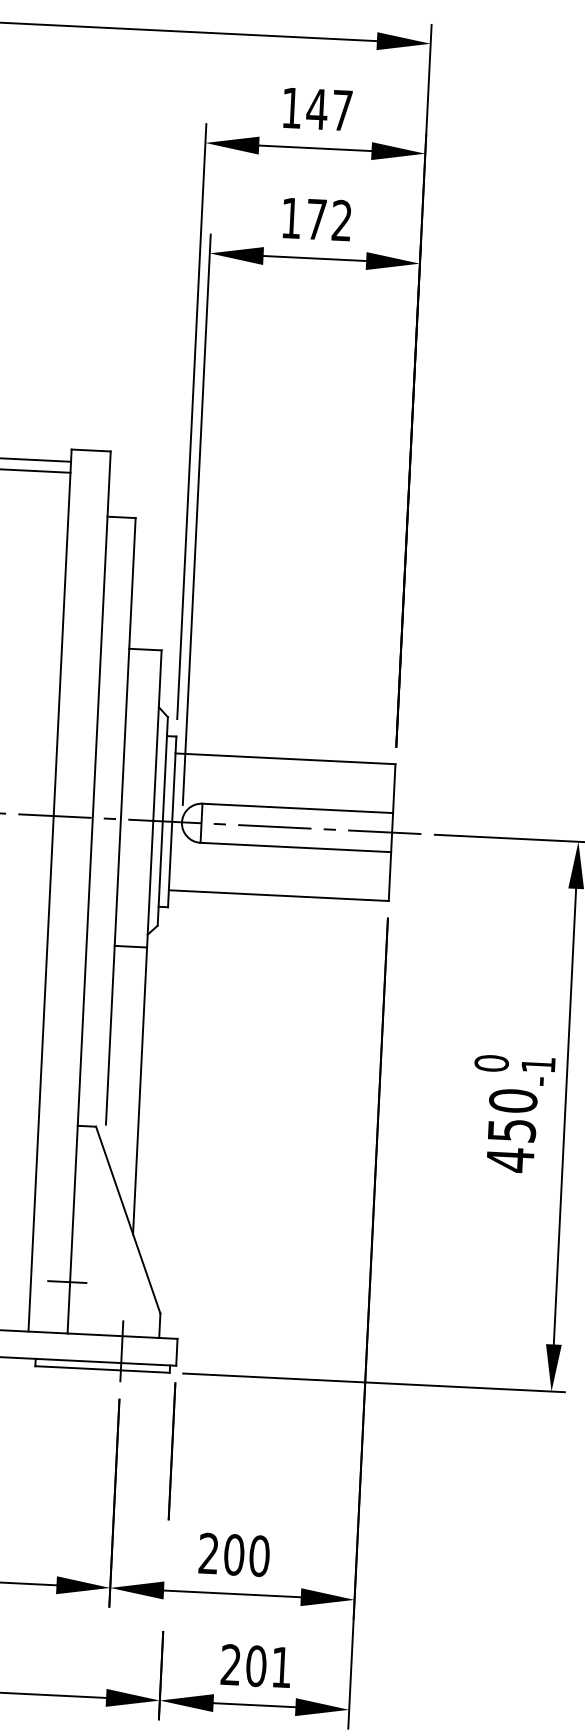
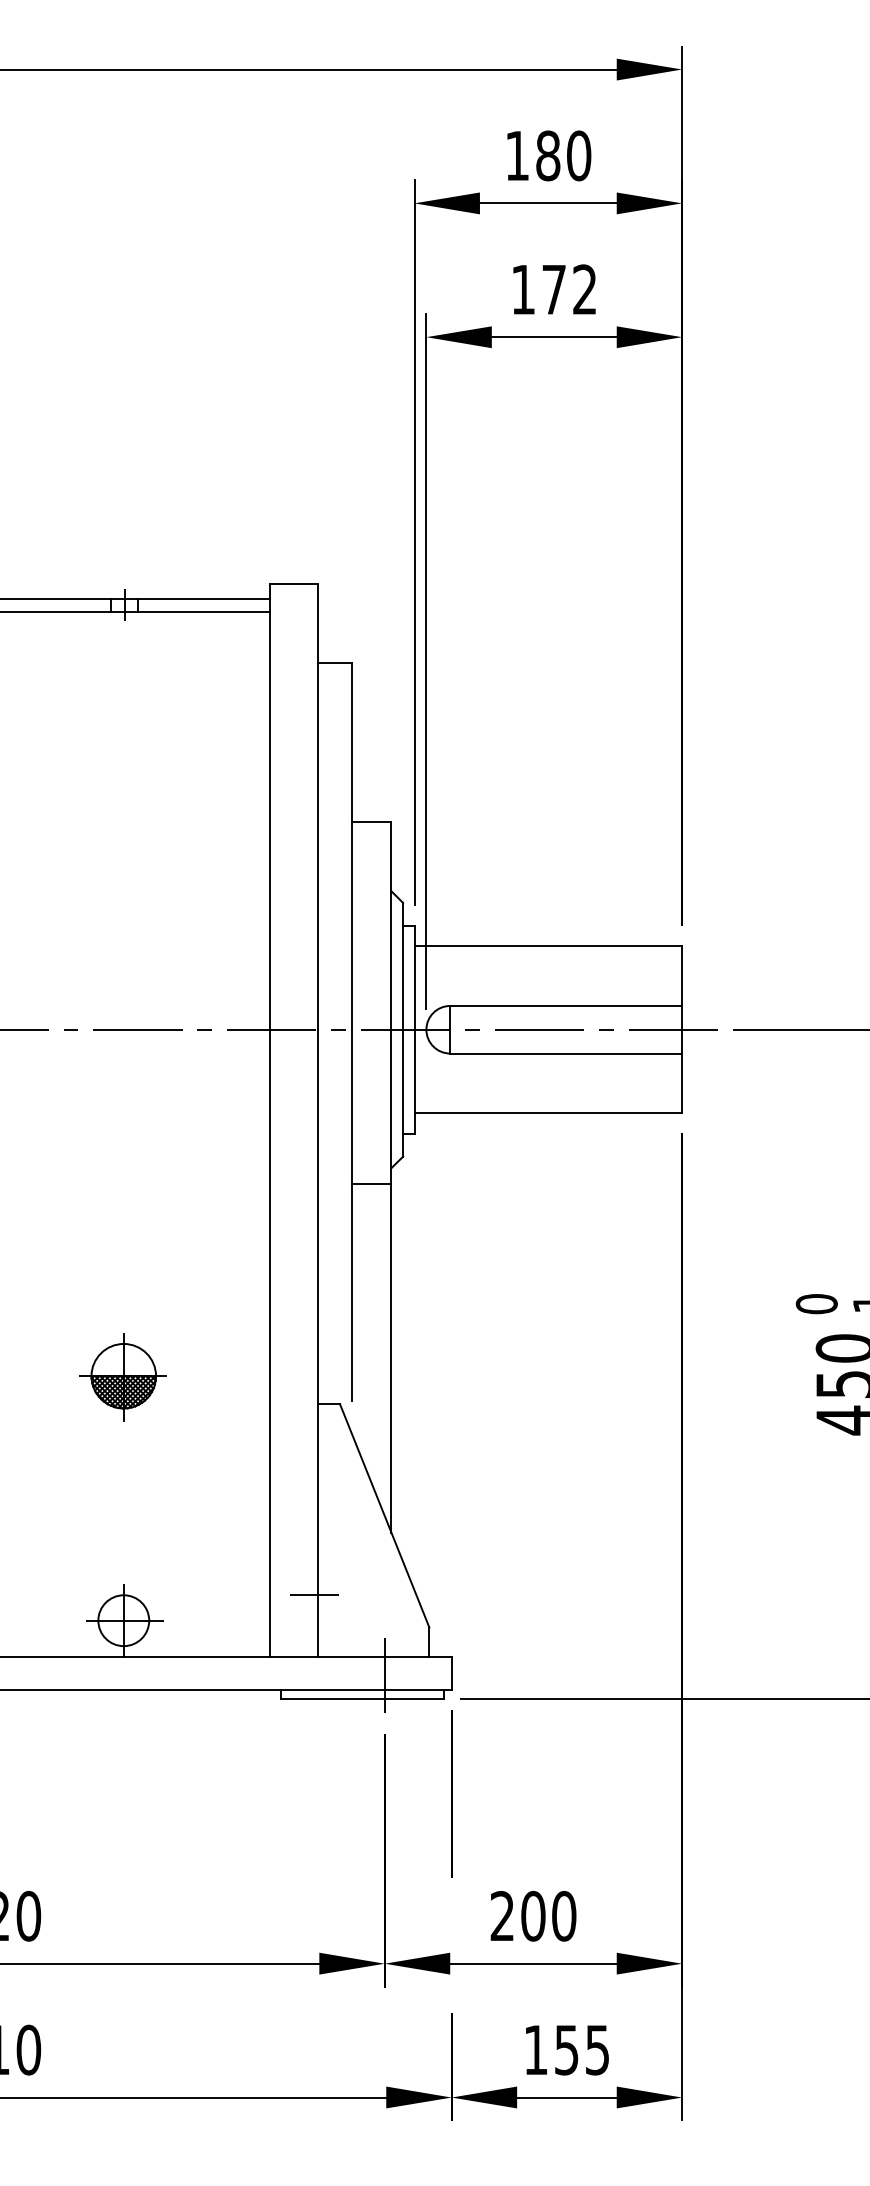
text: (329, 109) -> (563, 155), 147 -> 180
text: (256, 1665) -> (566, 2049), 201 -> 155

